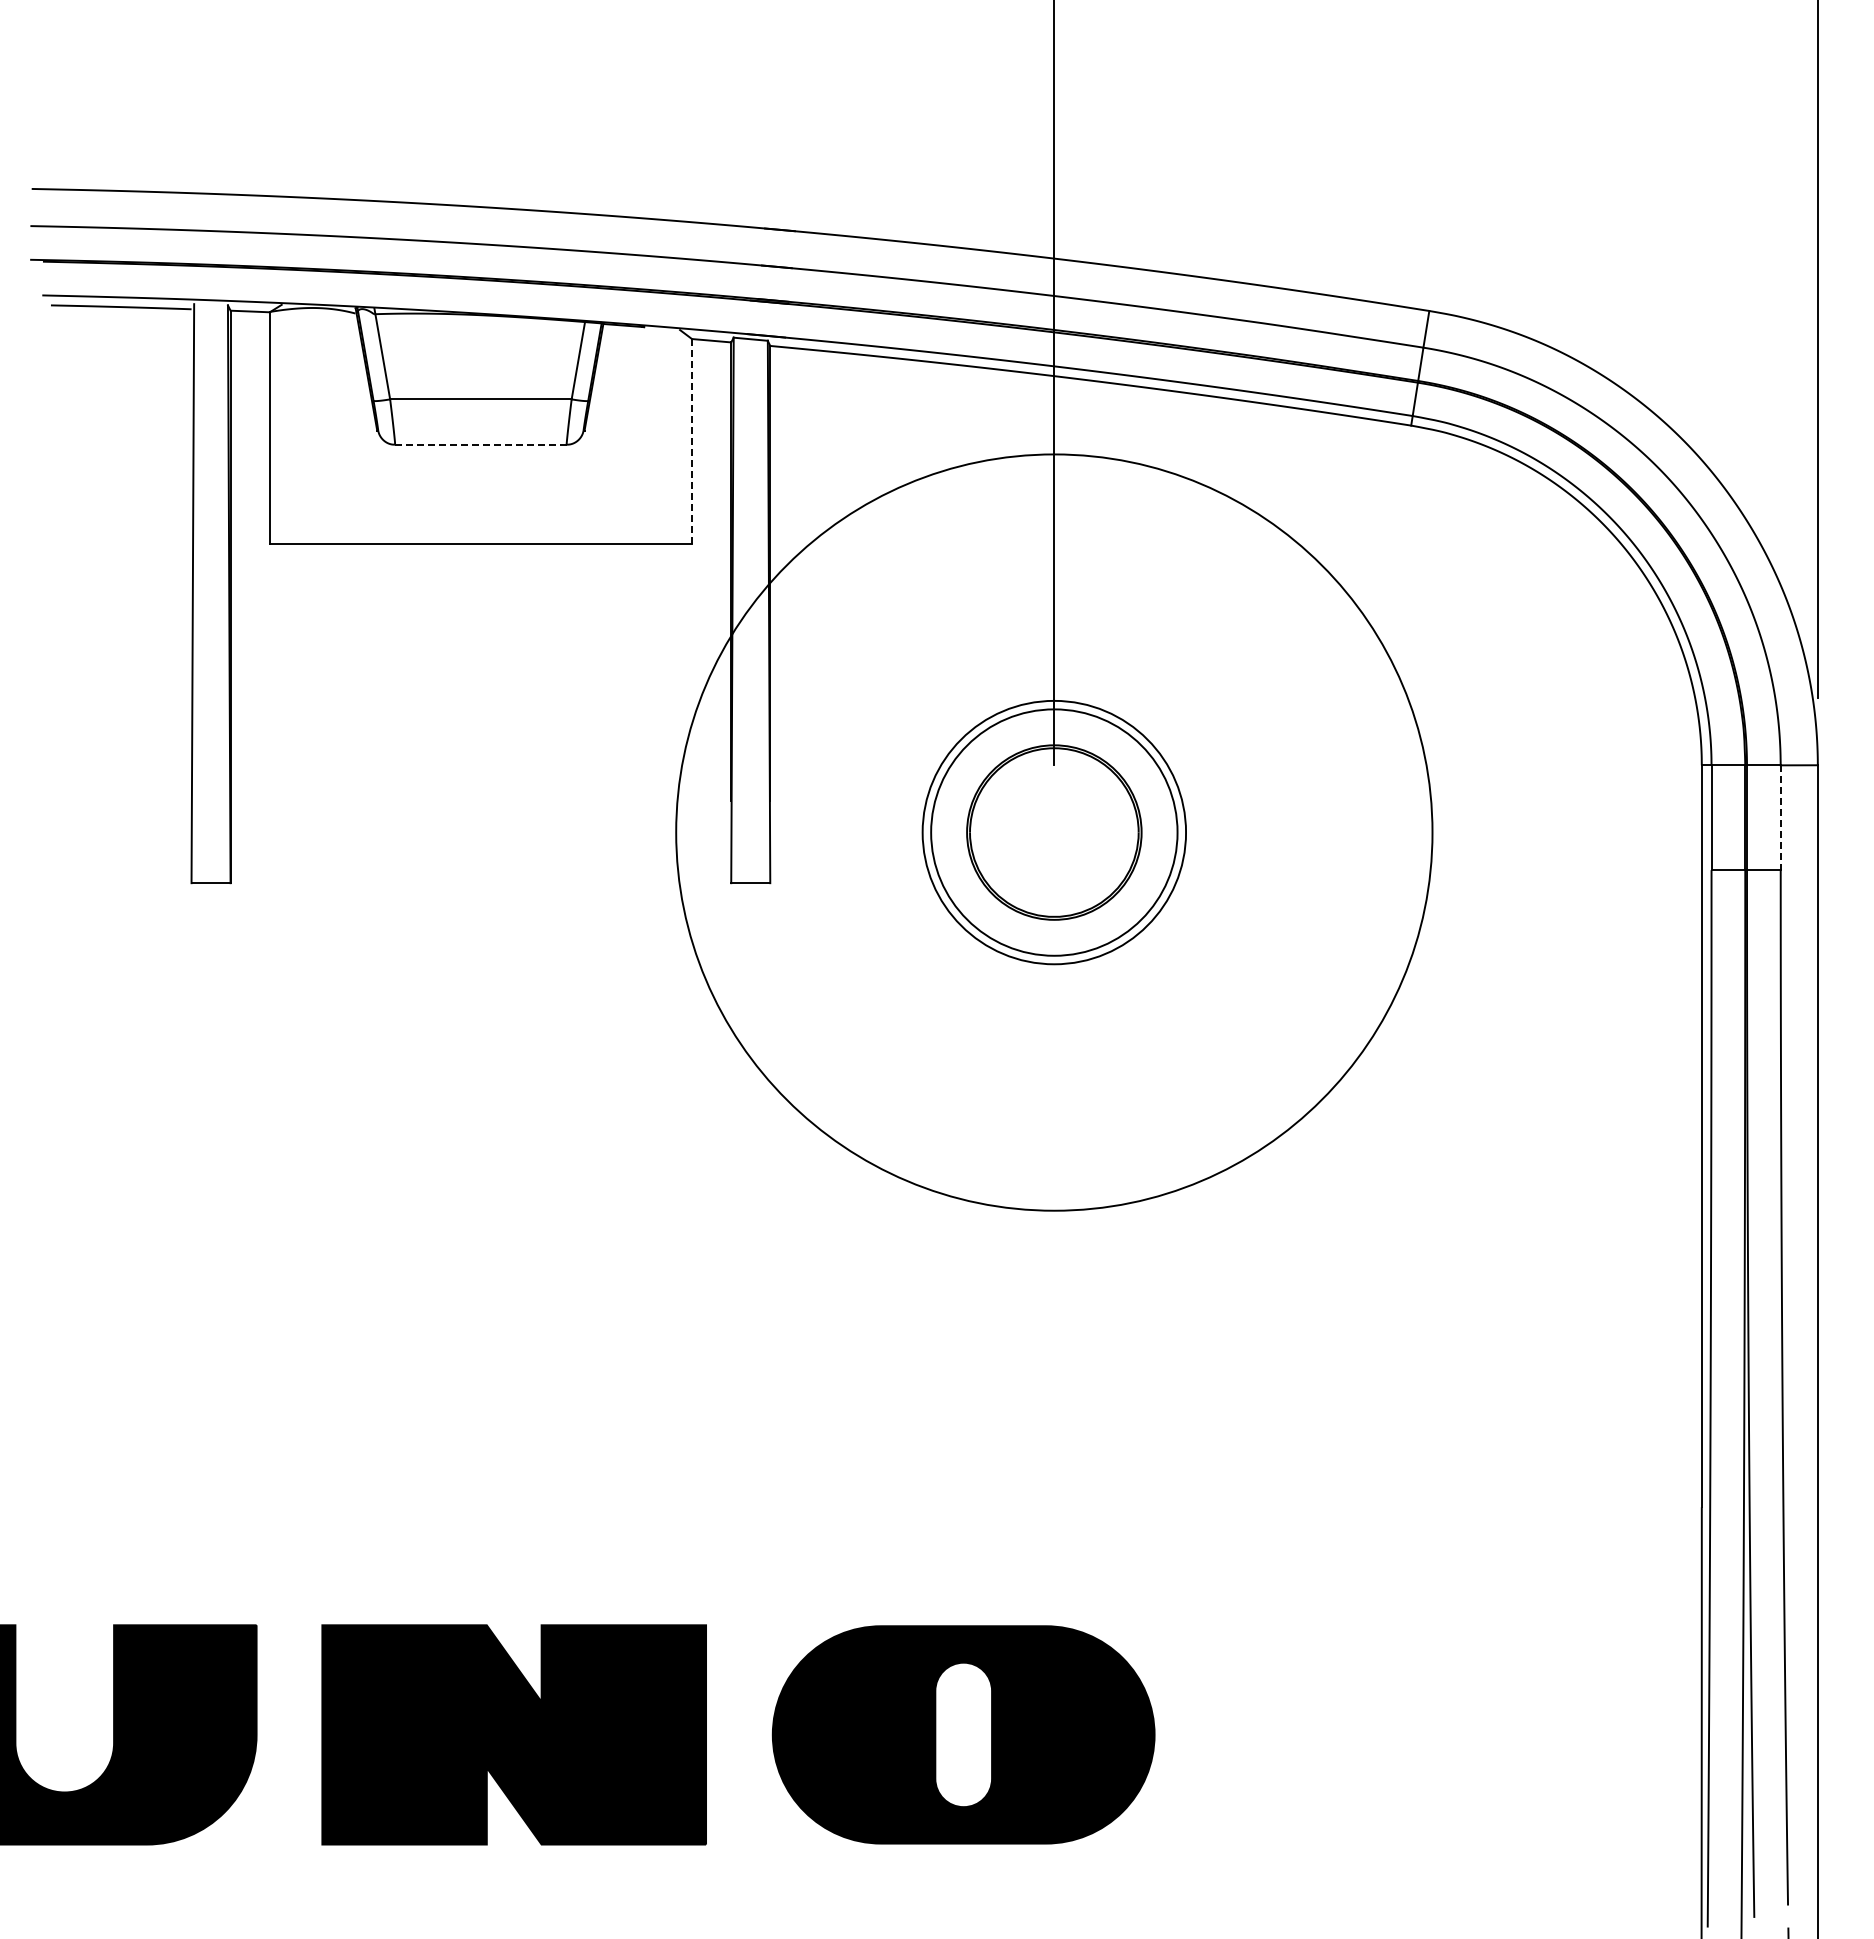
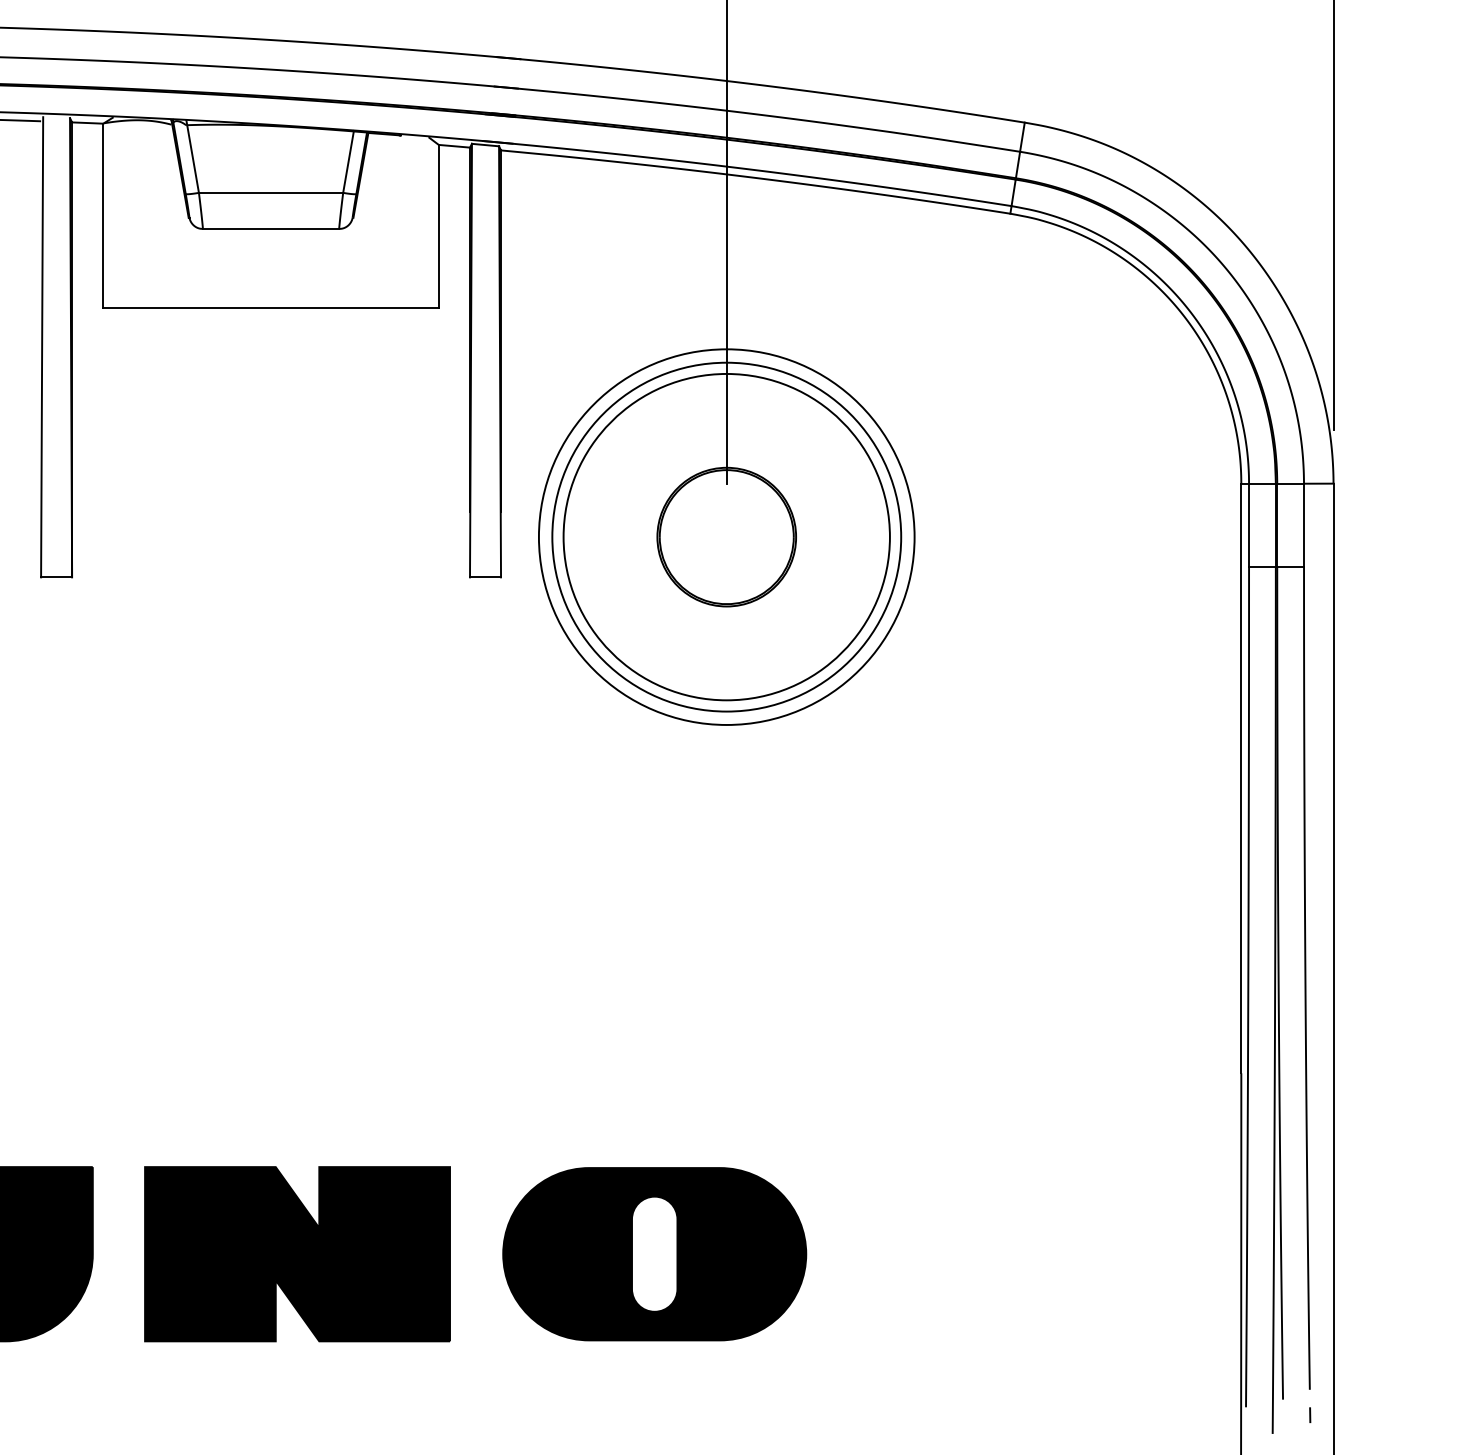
line: (692, 441) -> (439, 226), dashed -> solid
line: (480, 444) -> (270, 228), dashed -> solid
line: (1780, 818) -> (1303, 525), dashed -> solid
circle: (1053, 832) -> (726, 537), size x1.67
circle: (1054, 832) -> (726, 537), size x0.62
circle: (1054, 832) -> (726, 537), size x1.67

